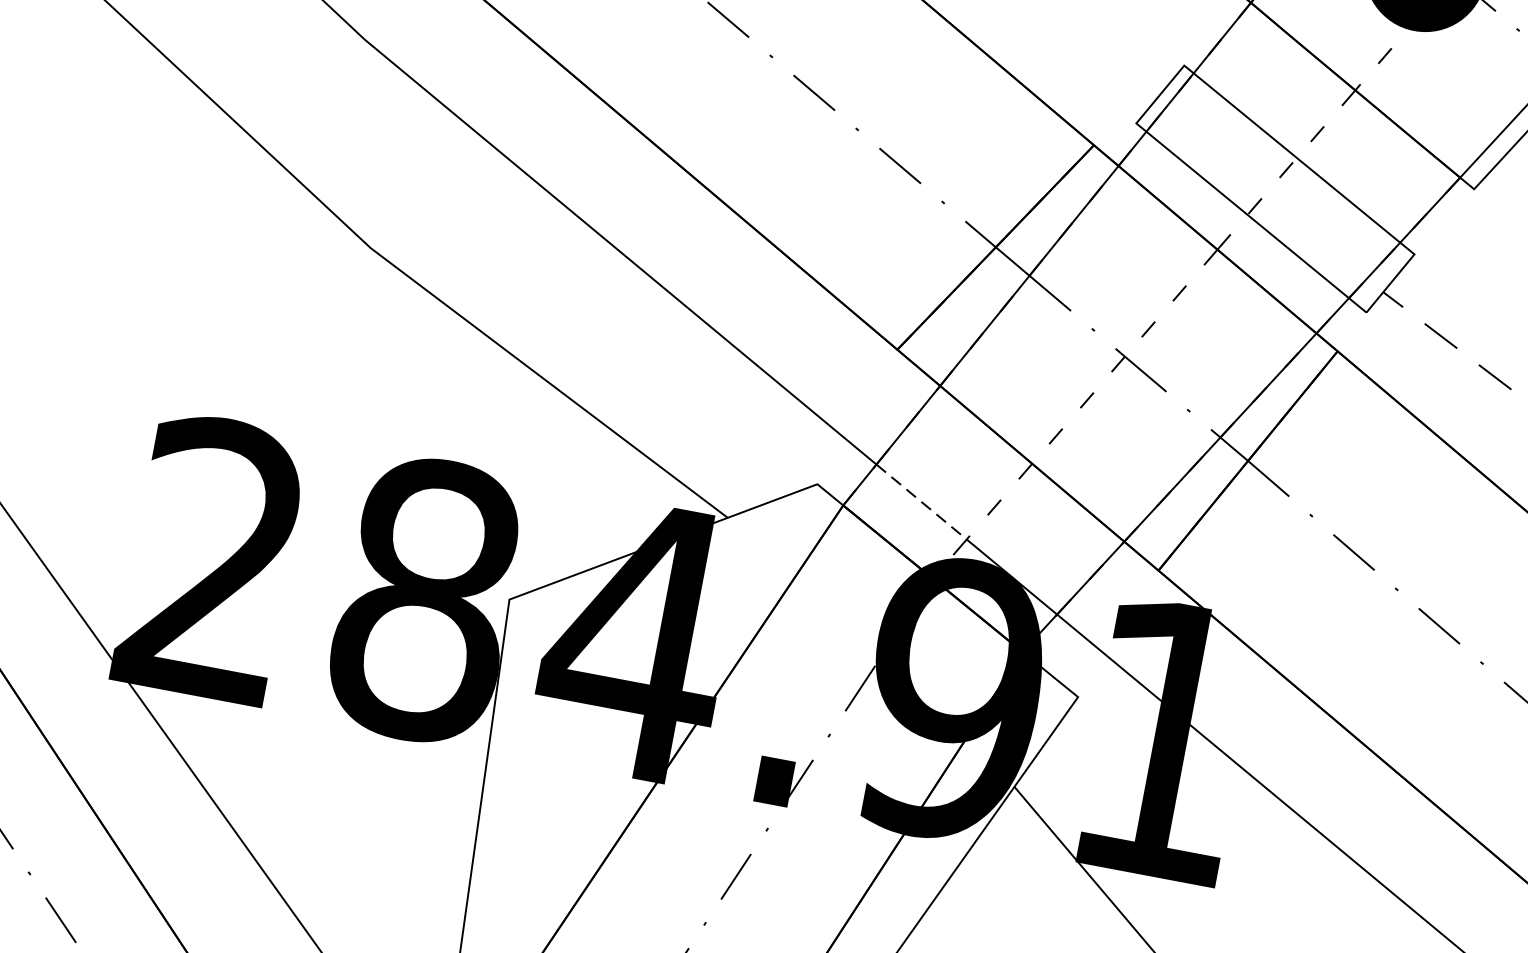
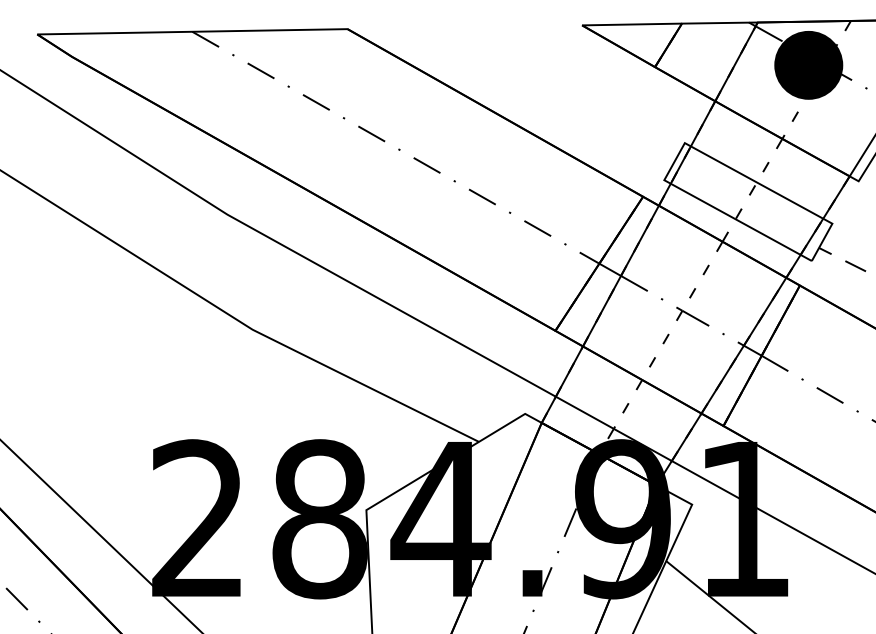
line: (922, 503) -> (585, 413), dashed -> solid

